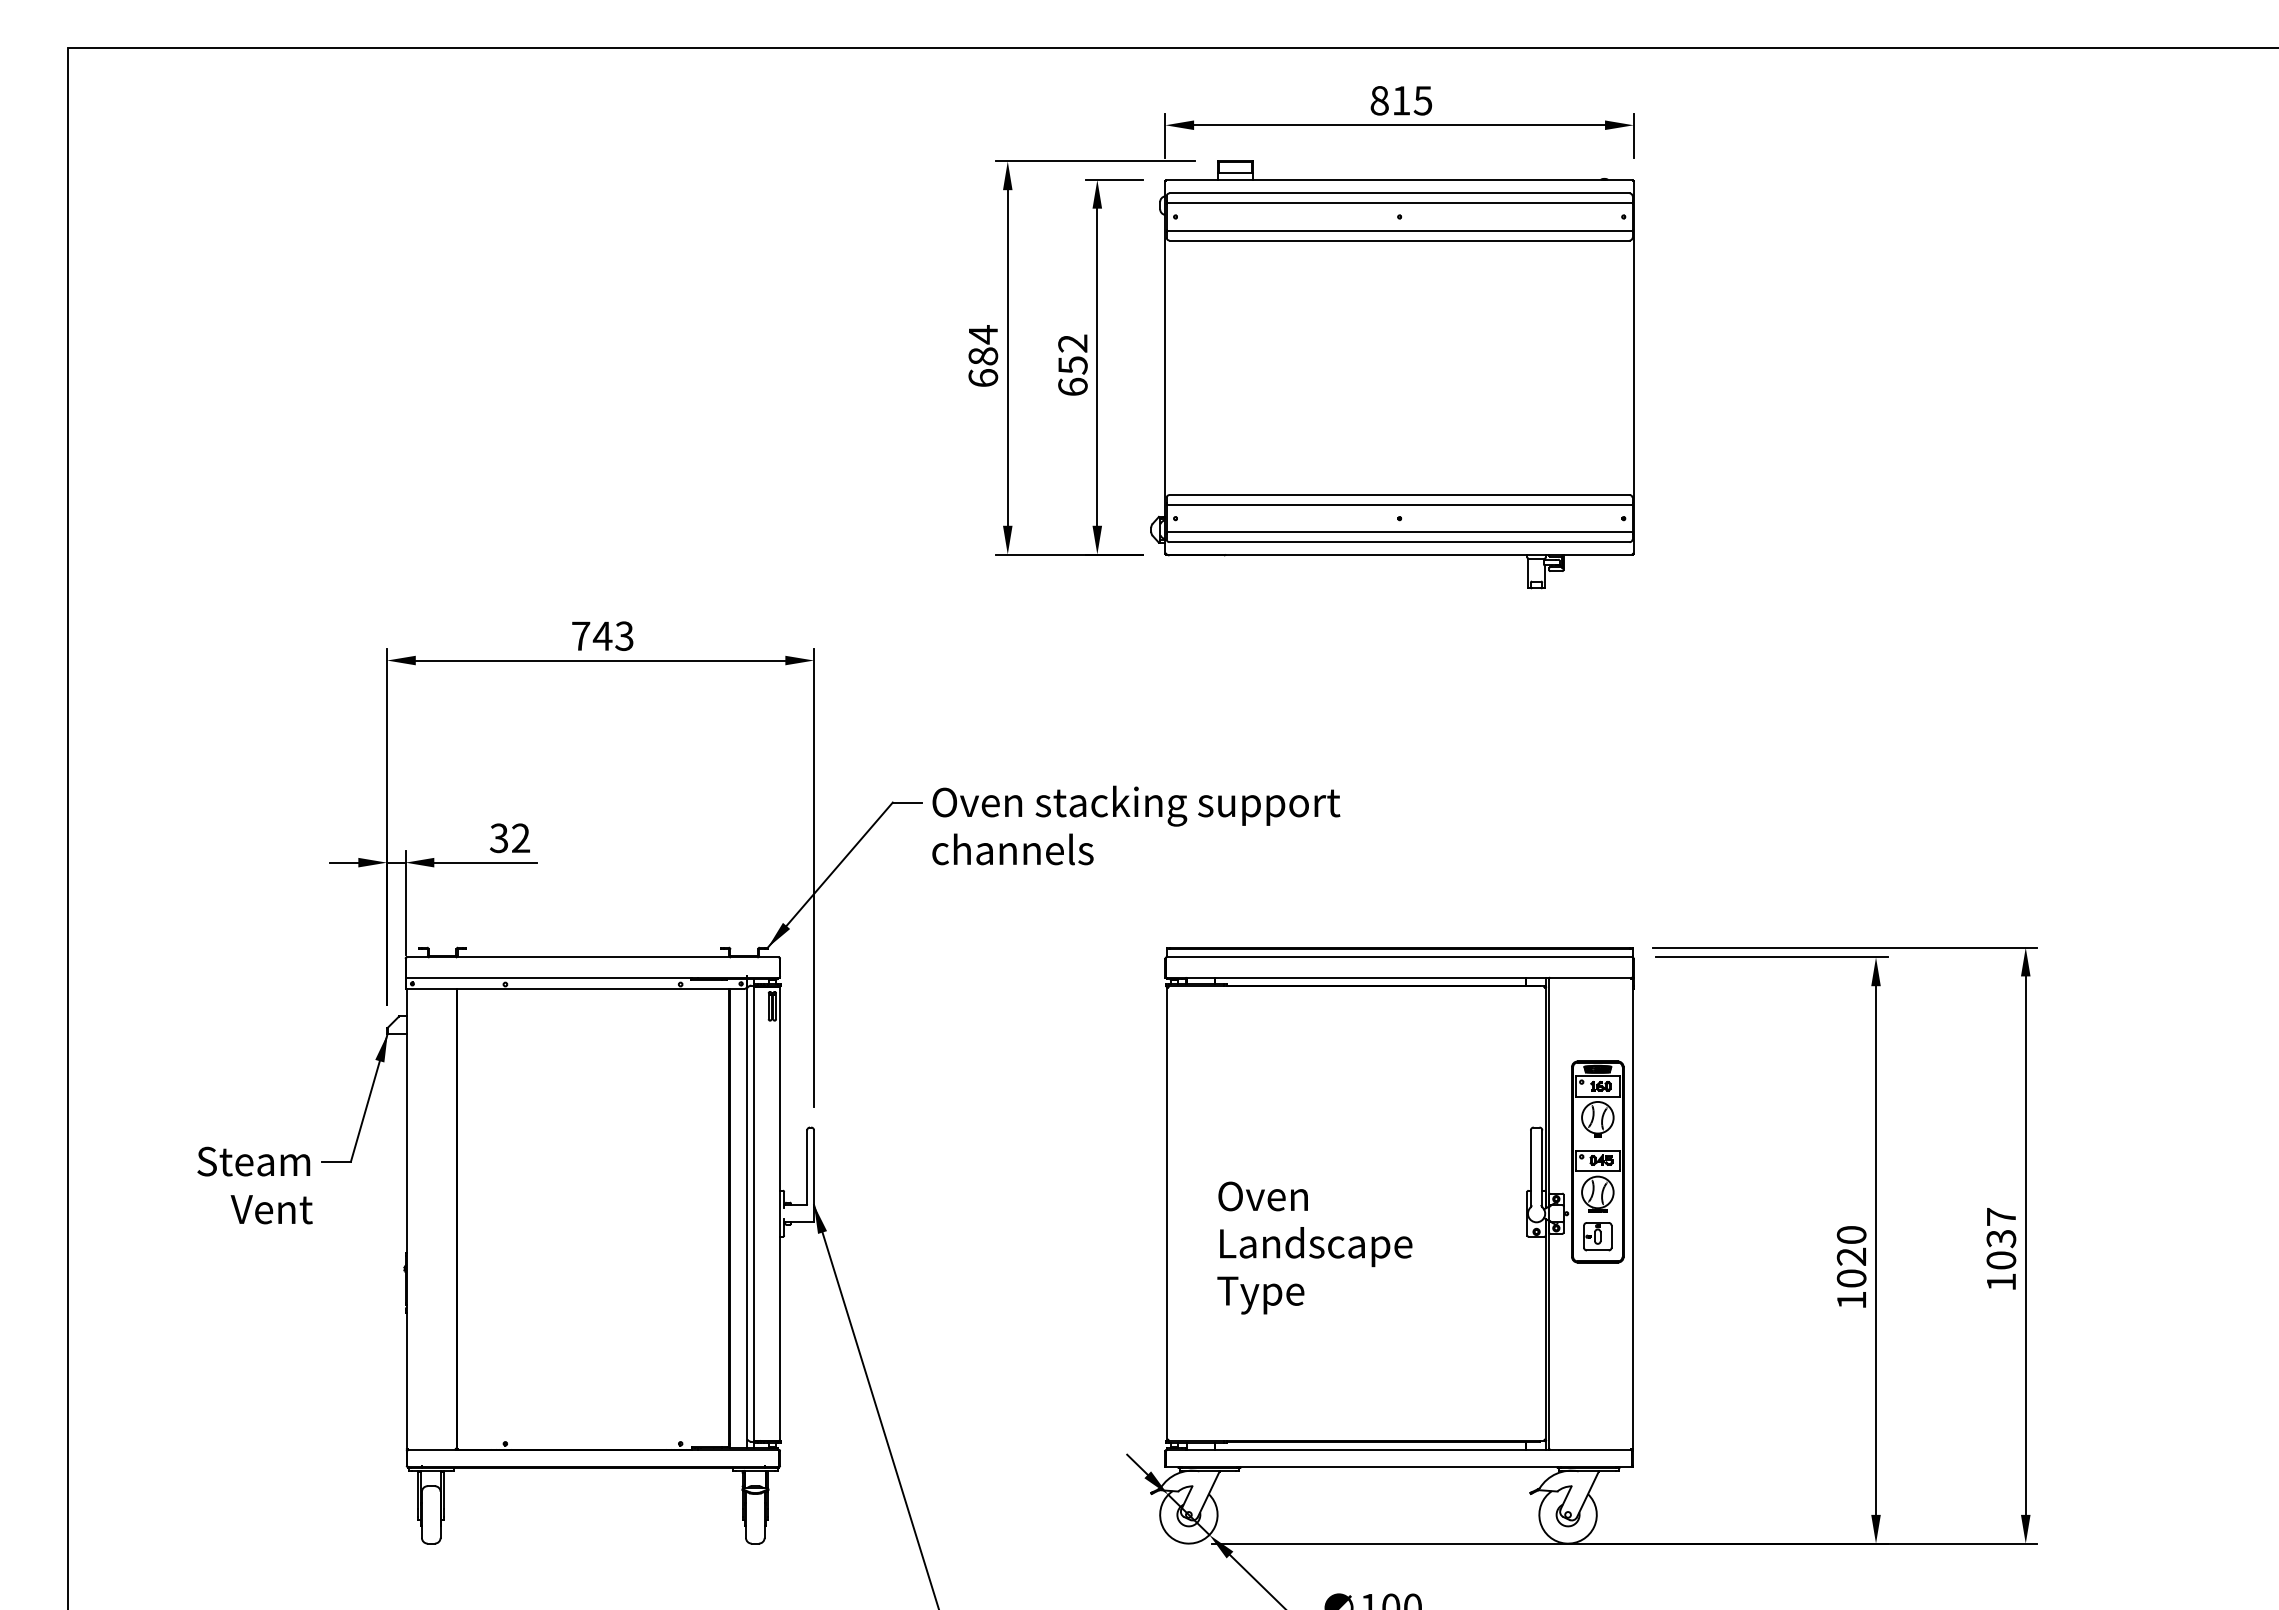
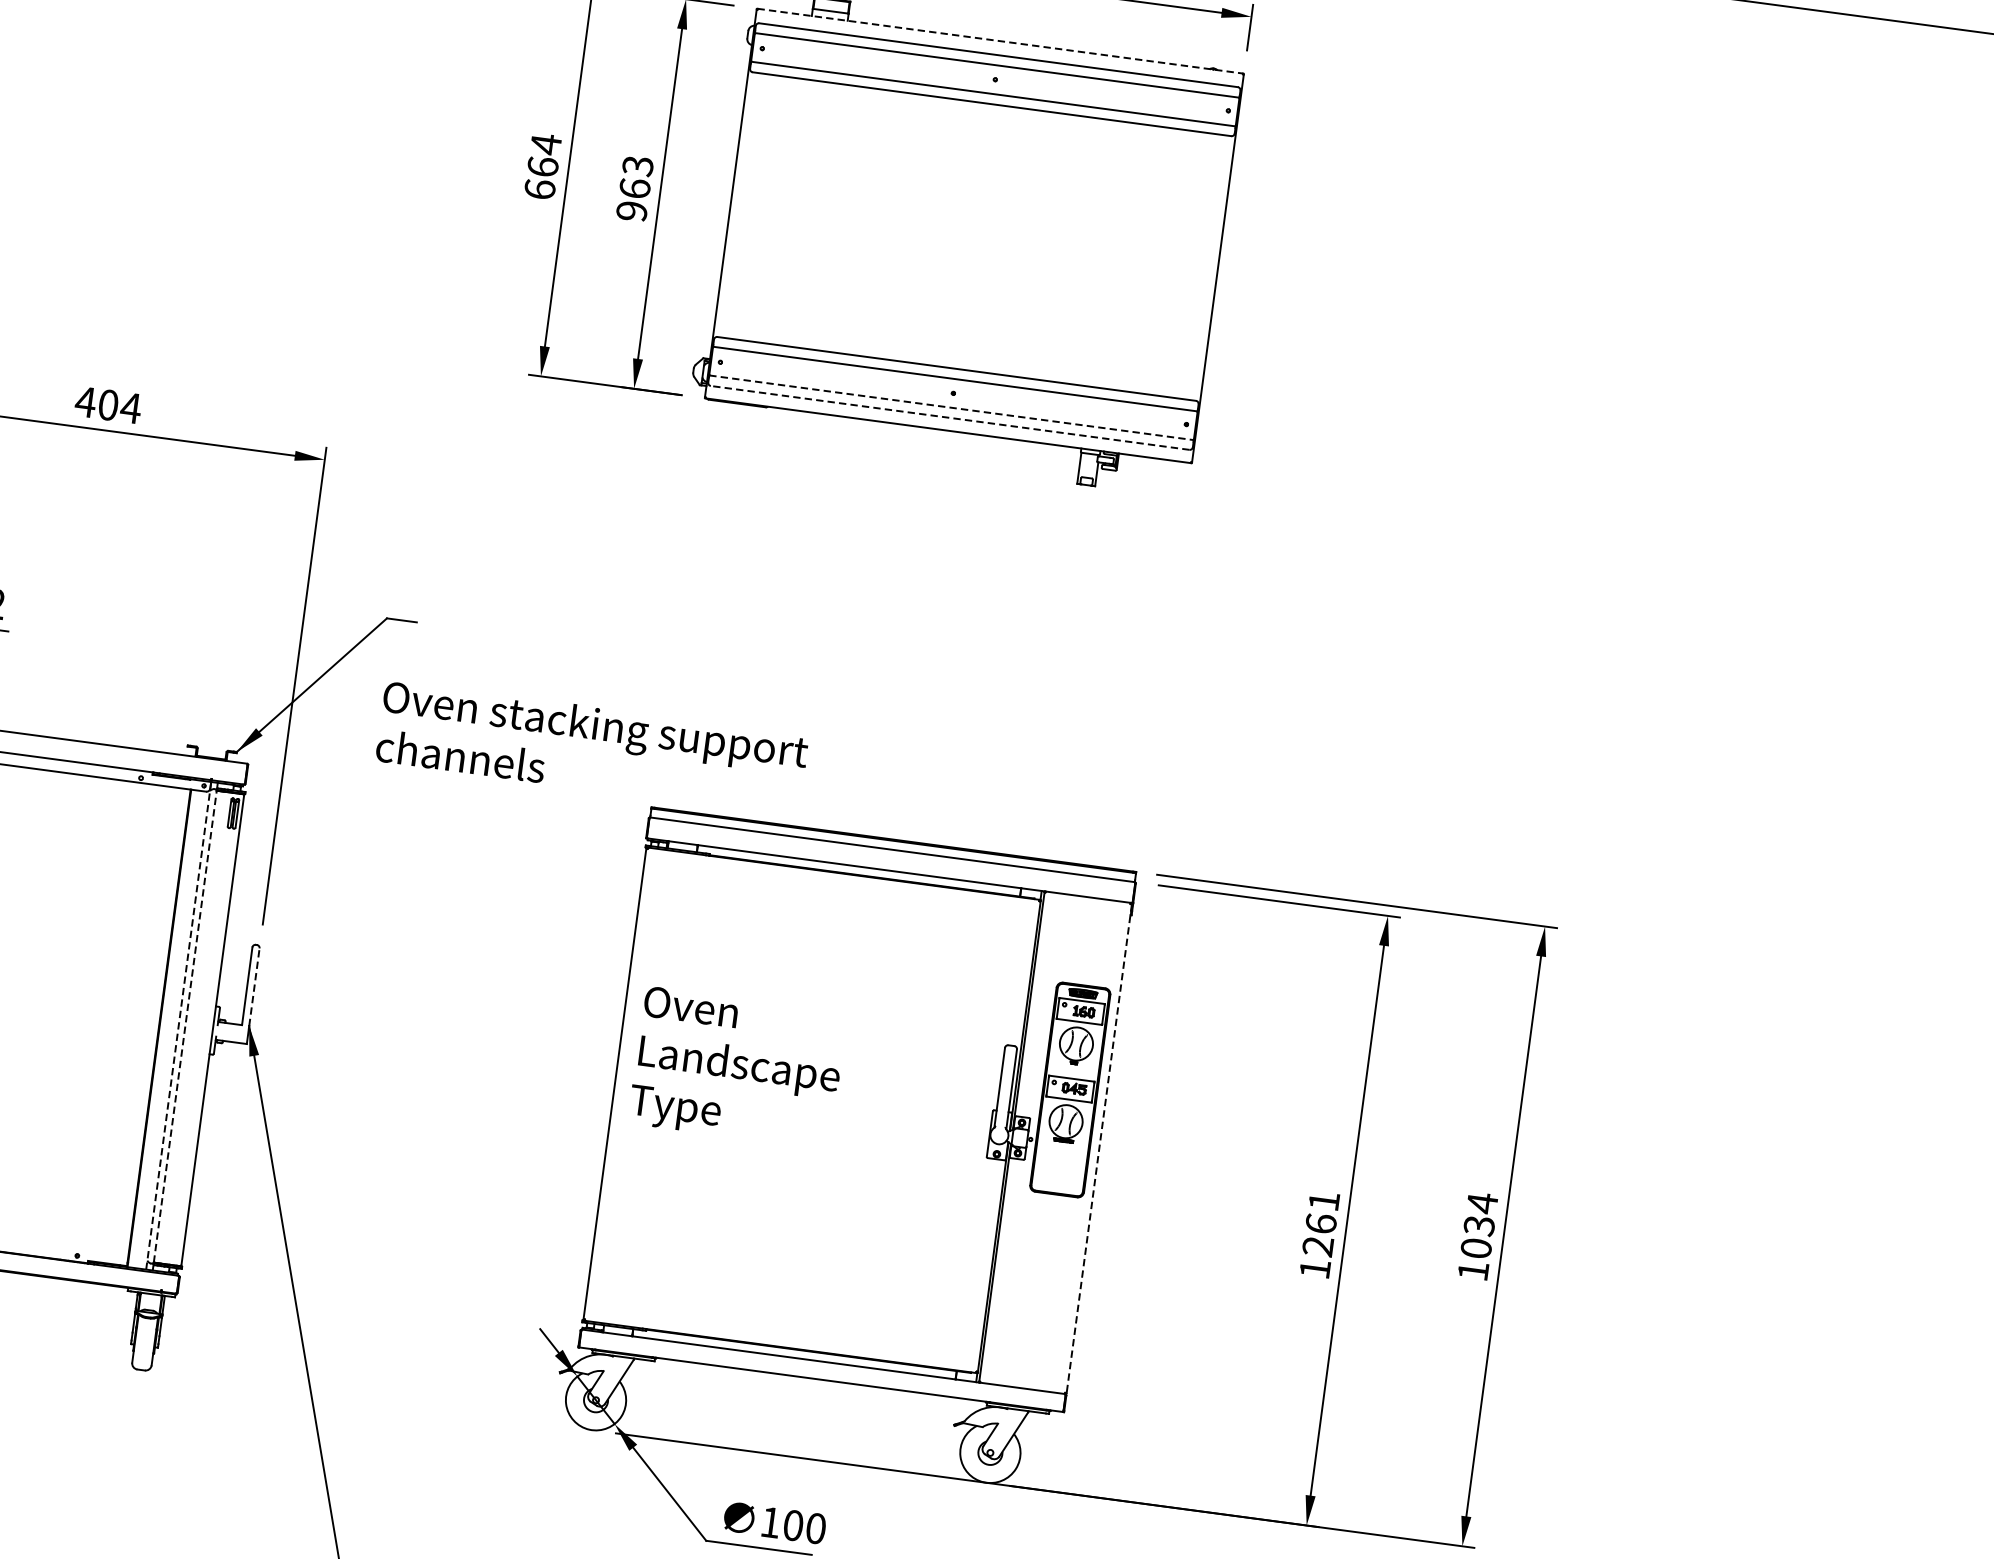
line: (1399, 179) -> (1000, 40), solid -> dashed
text: (983, 356) -> (543, 167), 684 -> 664
text: (1072, 365) -> (634, 188), 652 -> 963
line: (1399, 532) -> (951, 407), solid -> dashed
line: (1399, 542) -> (950, 418), solid -> dashed
text: (602, 635) -> (108, 404), 743 -> 404
text: (1136, 825) -> (592, 748), moved
line: (814, 1167) -> (254, 987), solid -> dashed
line: (753, 1213) -> (185, 1026), solid -> dashed
line: (1632, 1213) -> (1099, 1148), solid -> dashed
line: (747, 1214) -> (178, 1026), solid -> dashed
text: (2001, 1216) -> (1482, 1202), 1037 -> 1034
part: (1597, 1236) -> (1059, 1167), removed
text: (1314, 1247) -> (737, 1067), moved
text: (1851, 1256) -> (1321, 1223), 1020 -> 1261

